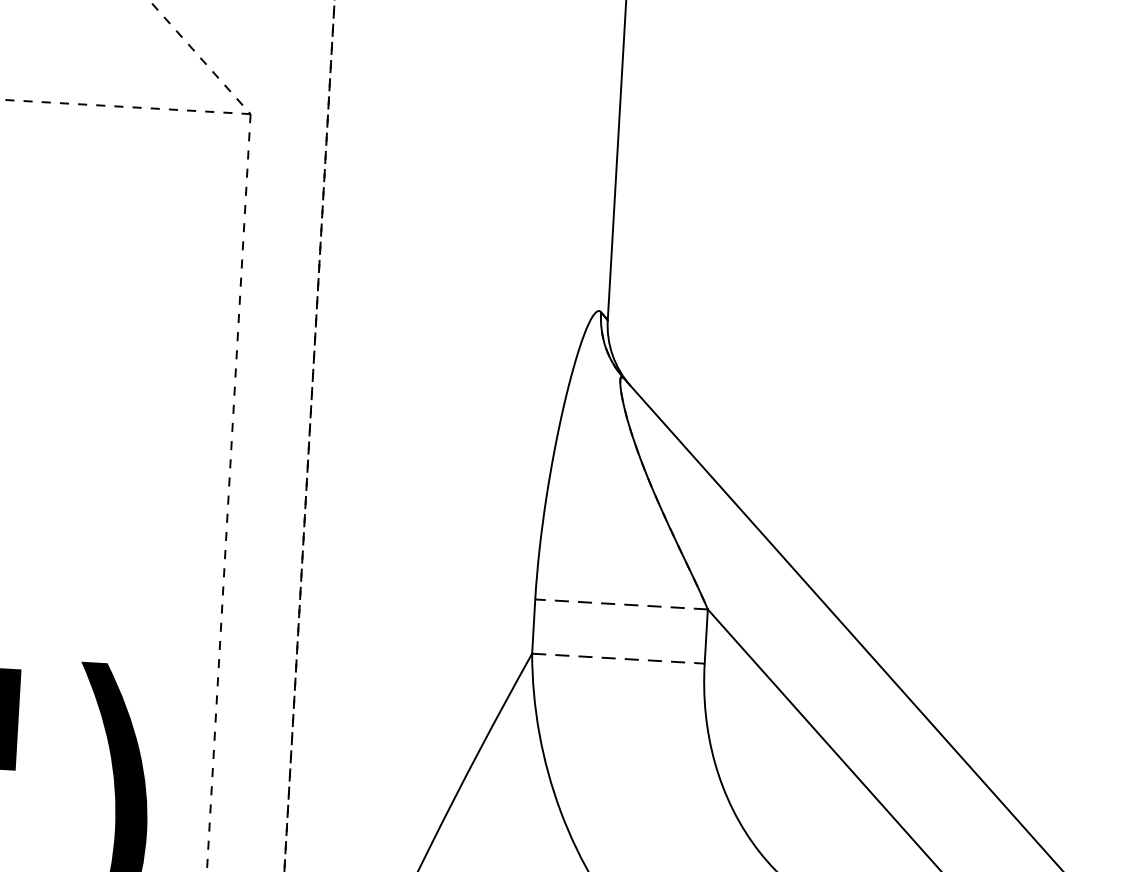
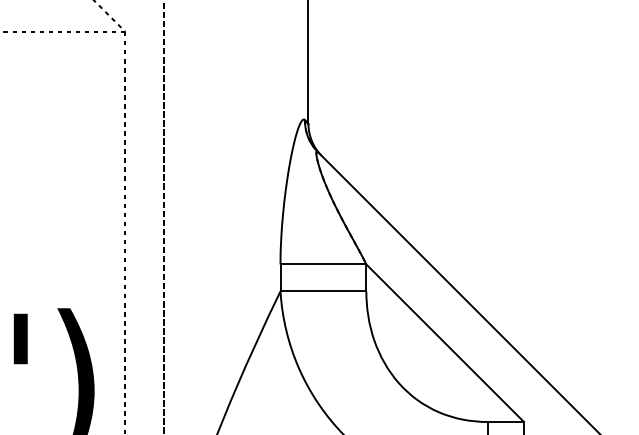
line: (621, 604) -> (323, 264), dashed -> solid
line: (618, 658) -> (323, 291), dashed -> solid

